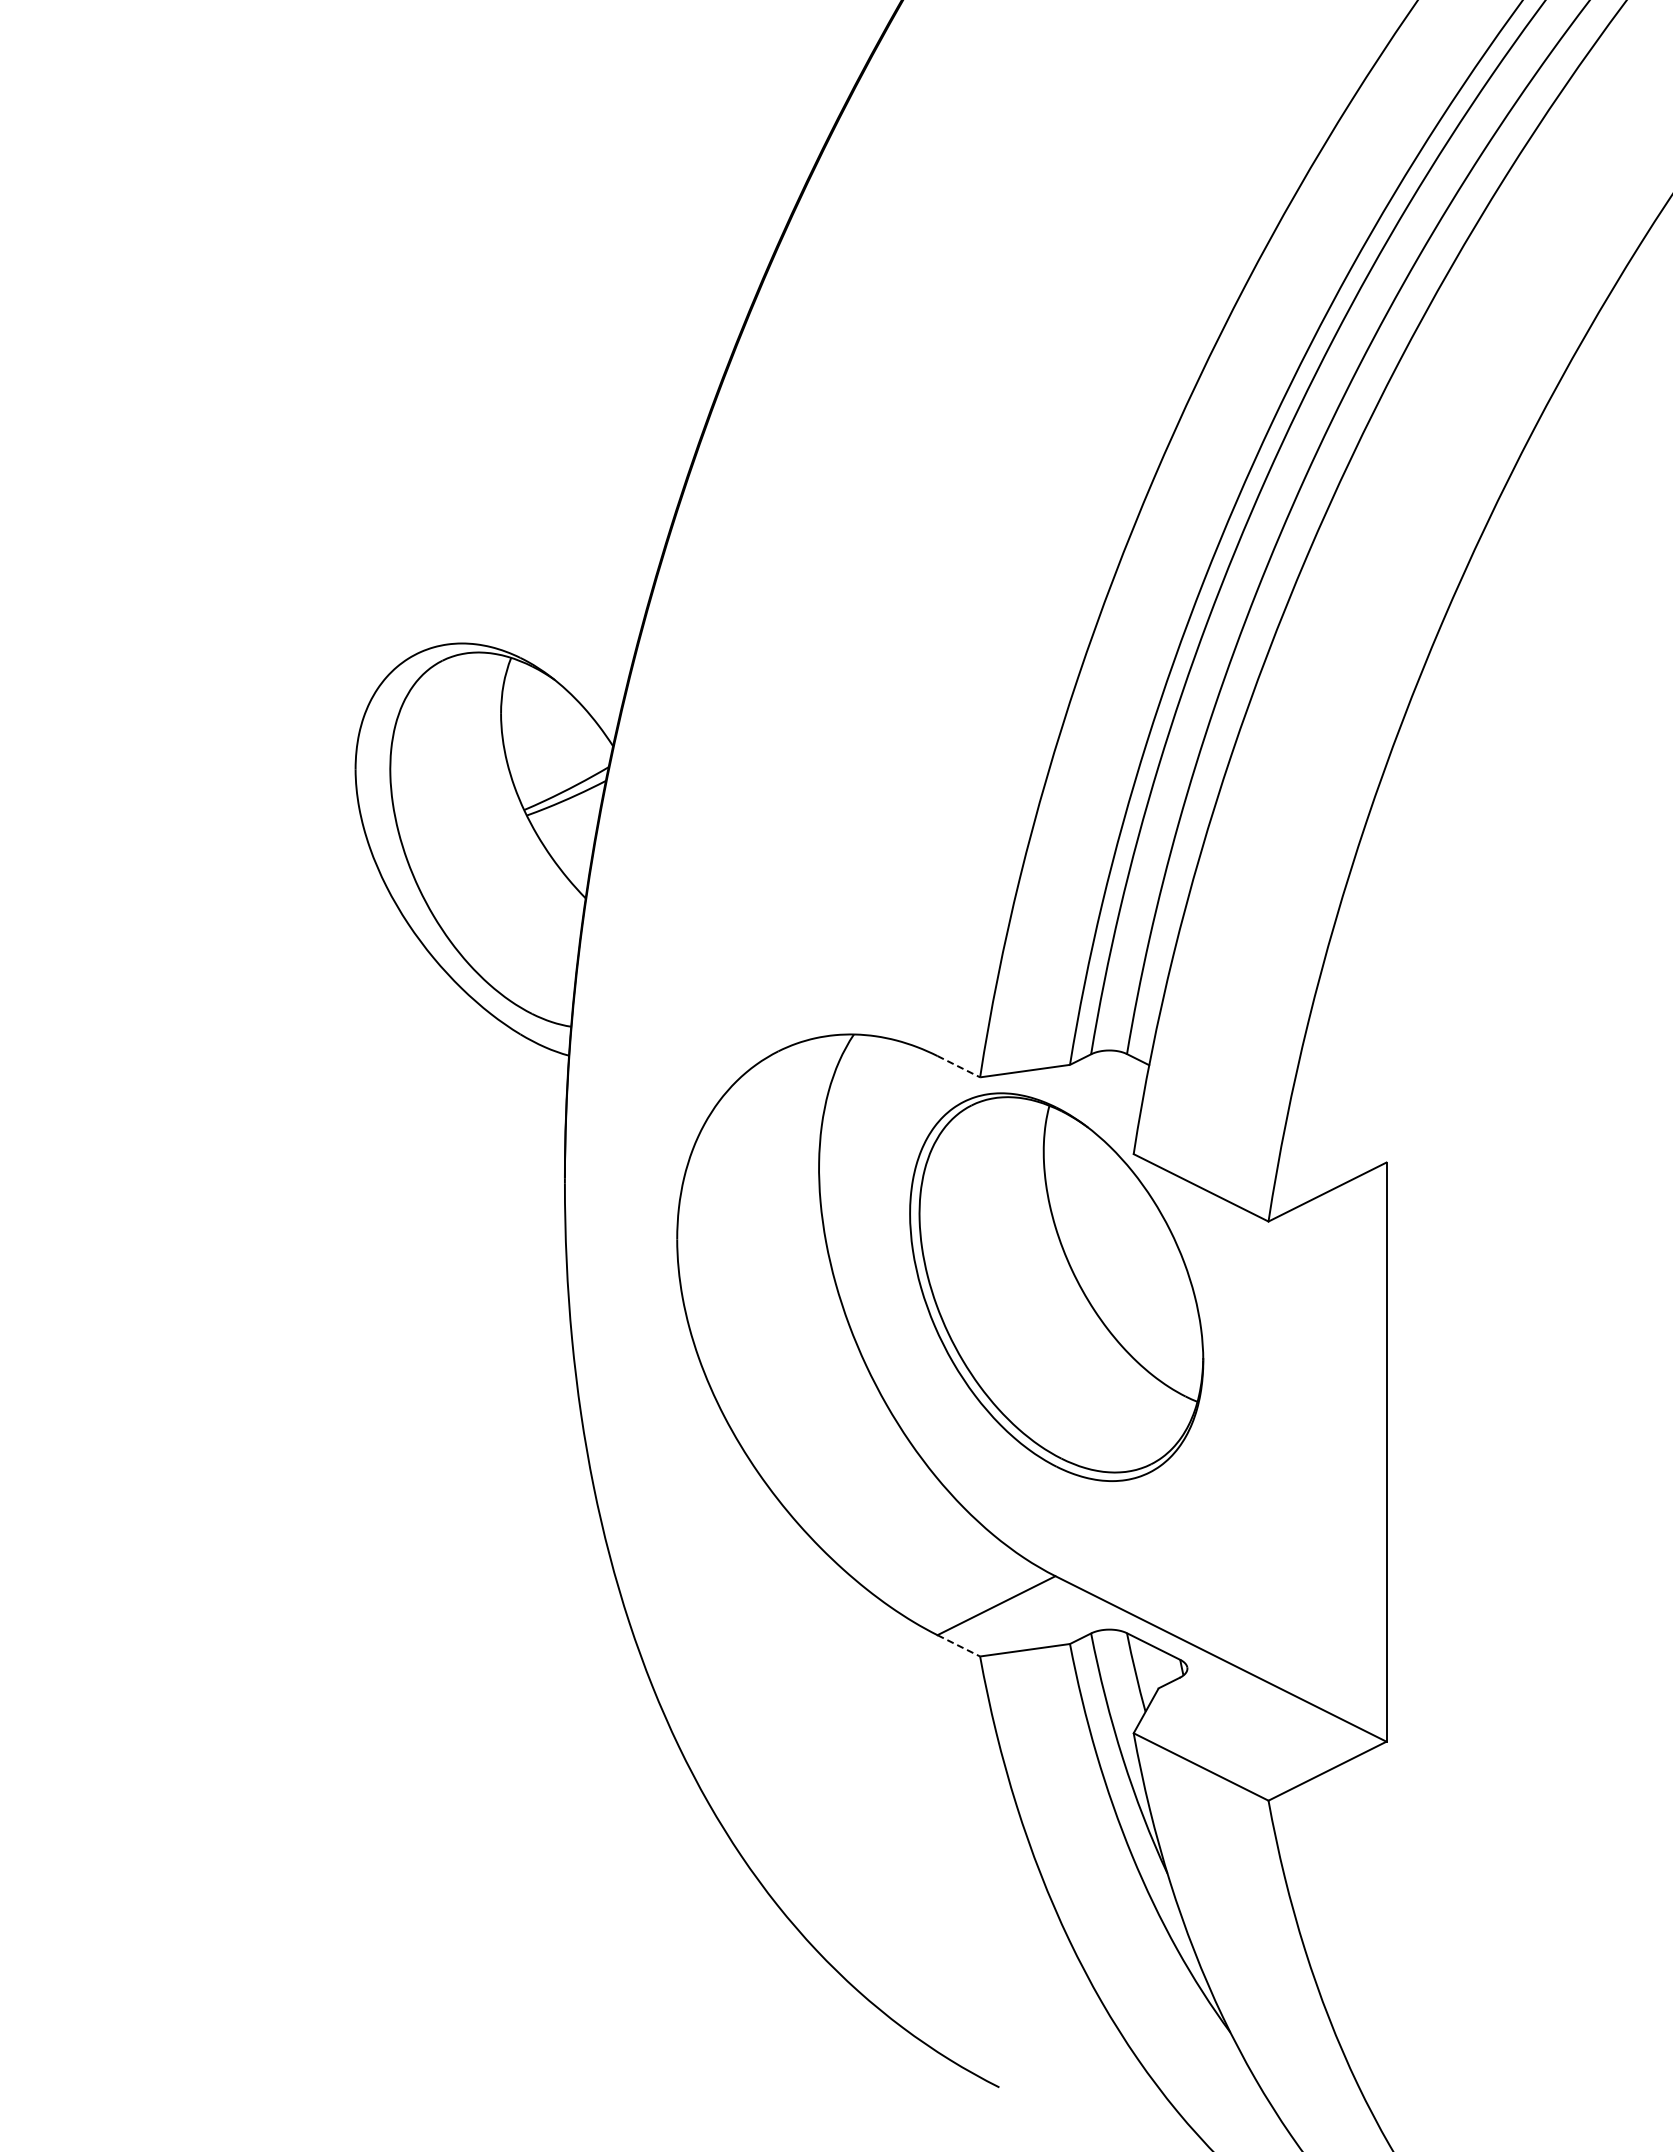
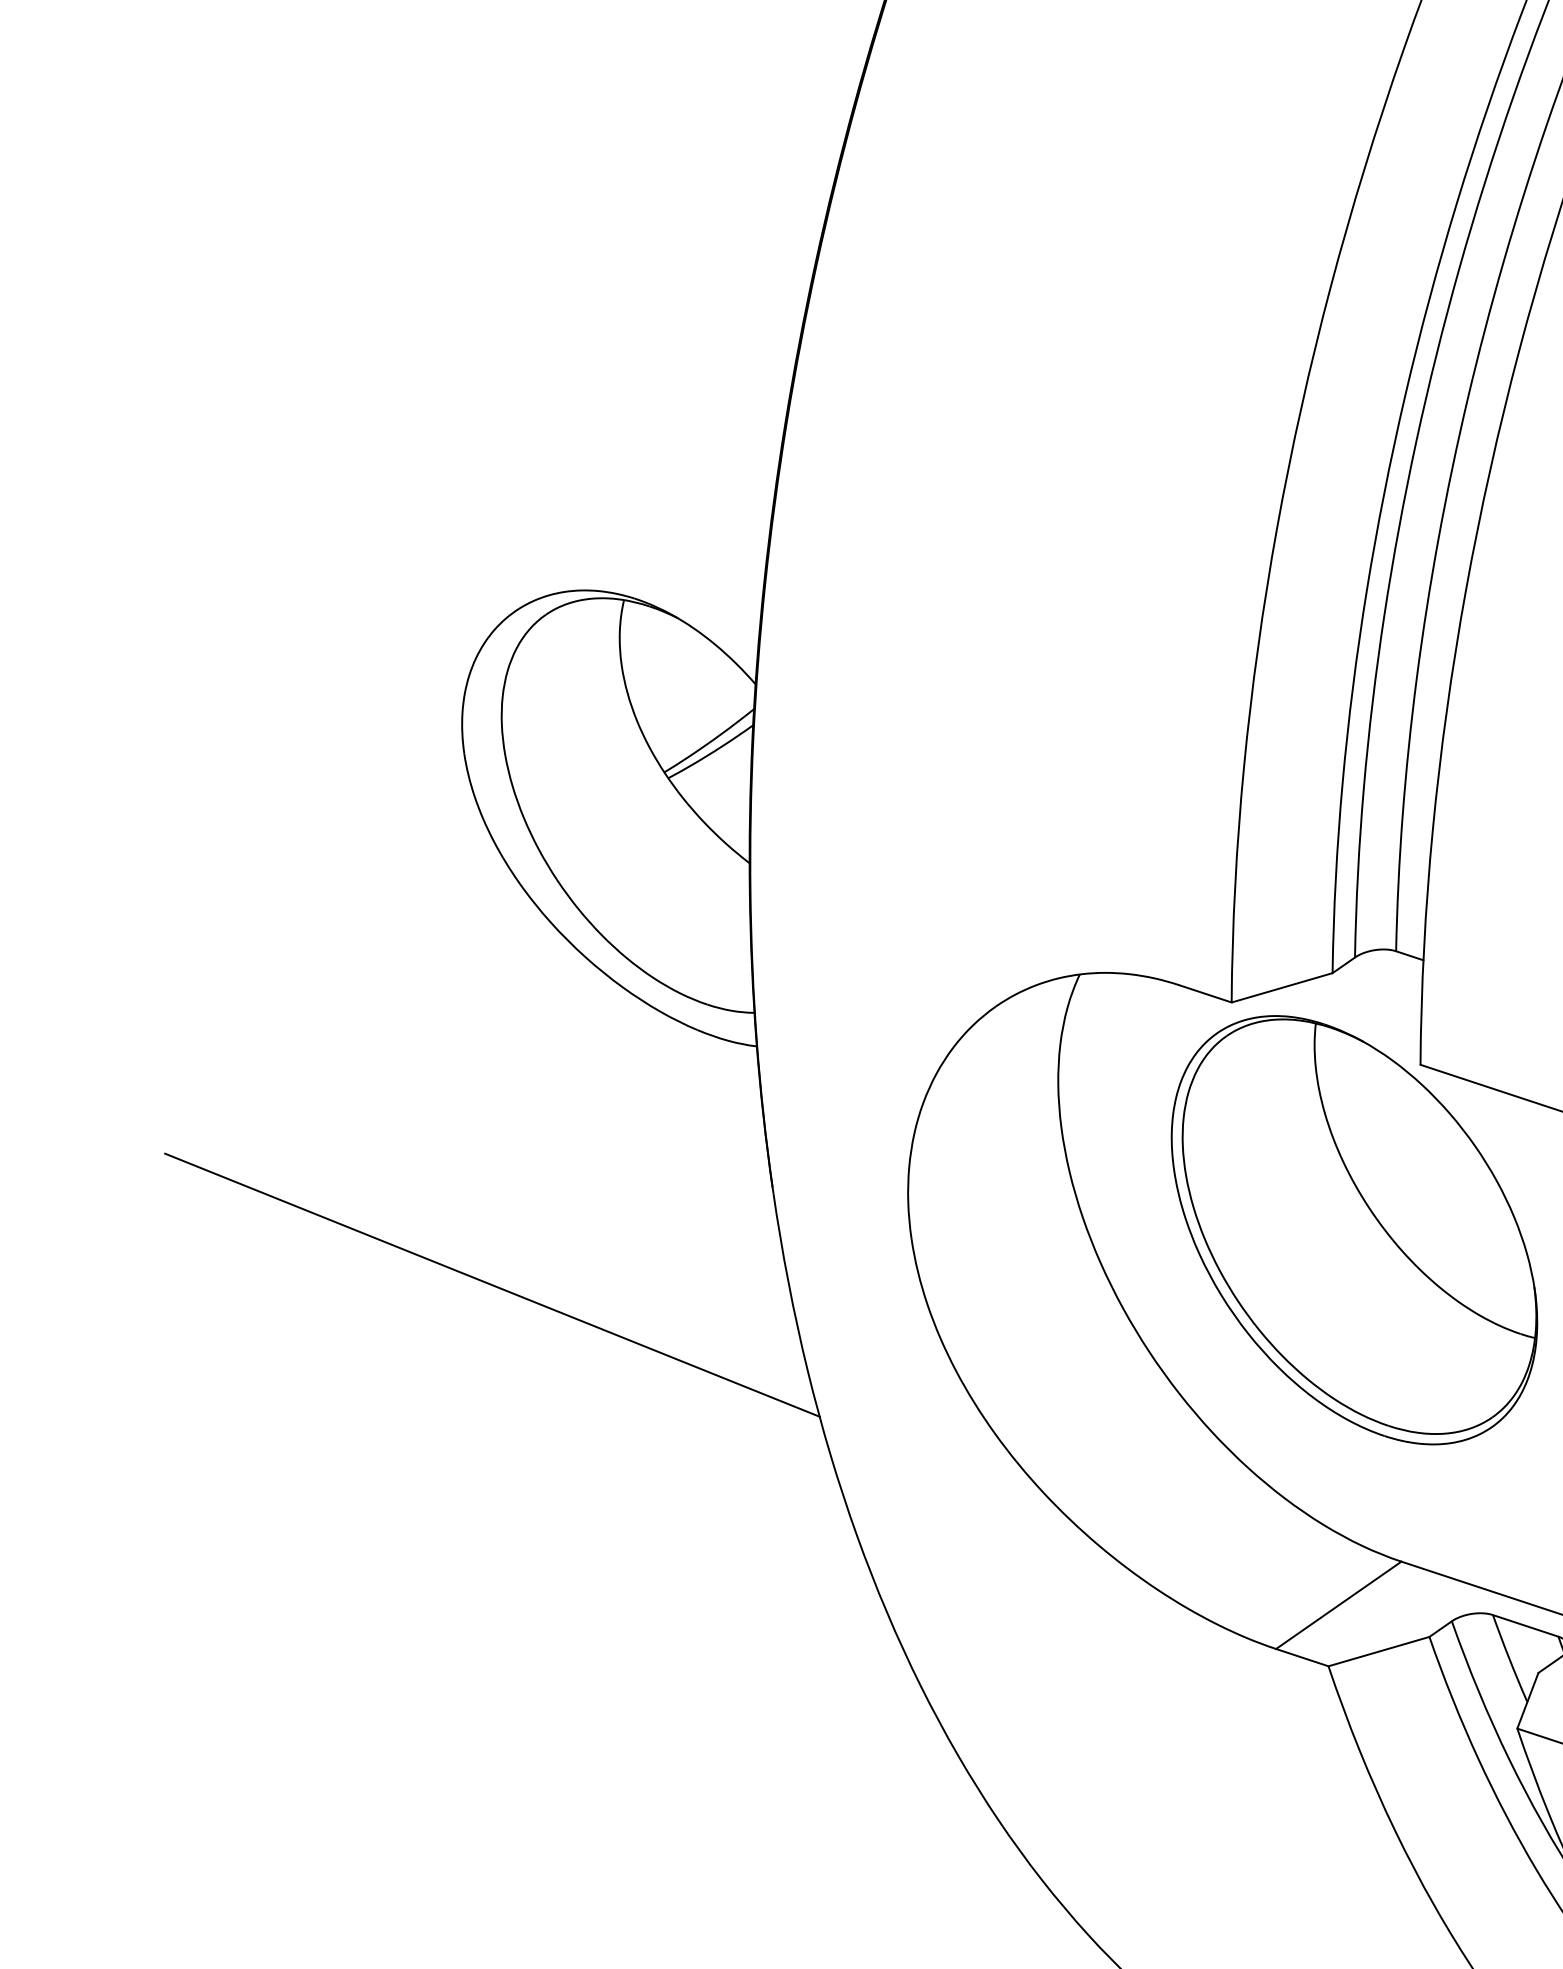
line: (958, 1066) -> (1205, 993), dashed -> solid
line: (313, 1226) -> (492, 1284), added
line: (958, 1645) -> (1301, 1657), dashed -> solid

